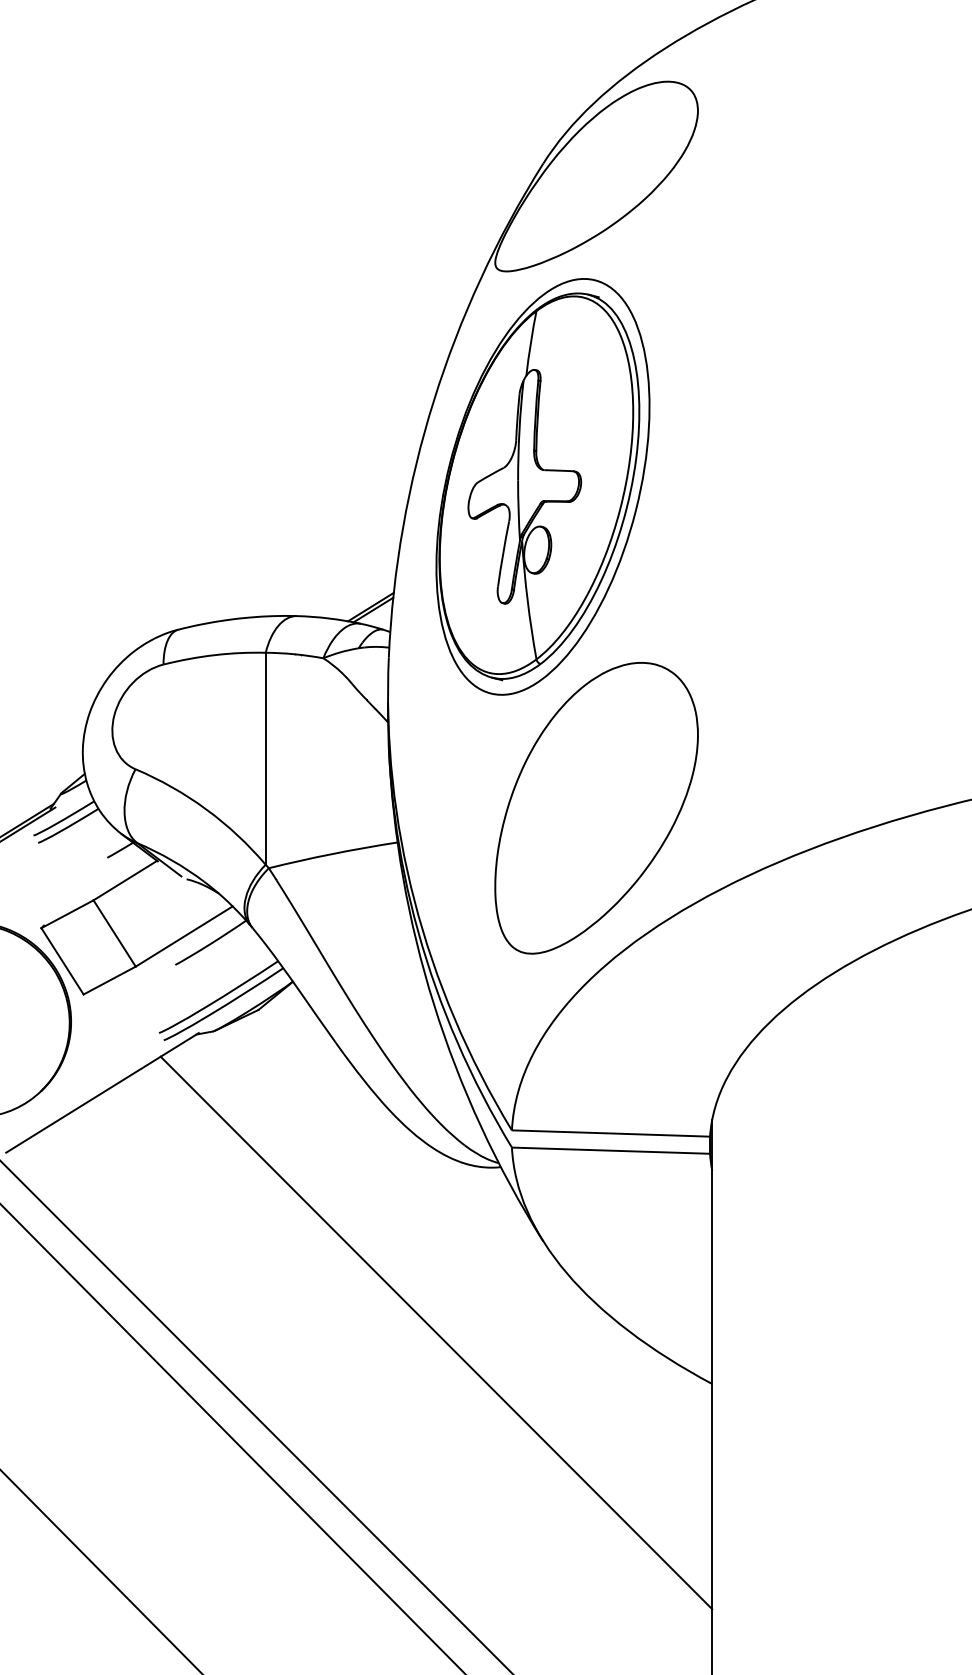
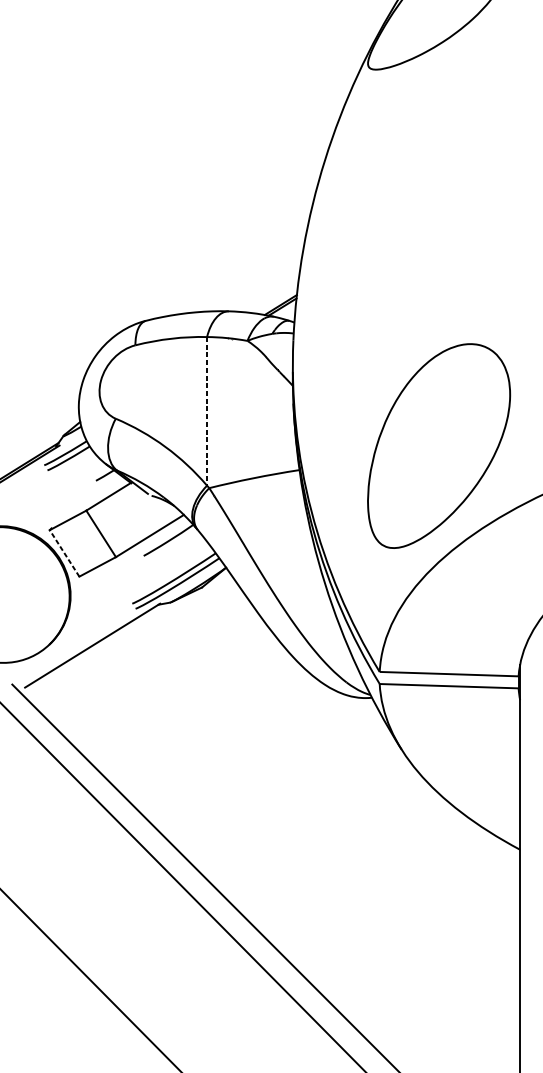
part: (542, 486) -> (401, 220), removed
line: (265, 759) -> (206, 411), solid -> dashed
line: (62, 960) -> (64, 552), solid -> dashed
line: (436, 1332) -> (326, 813), removed

